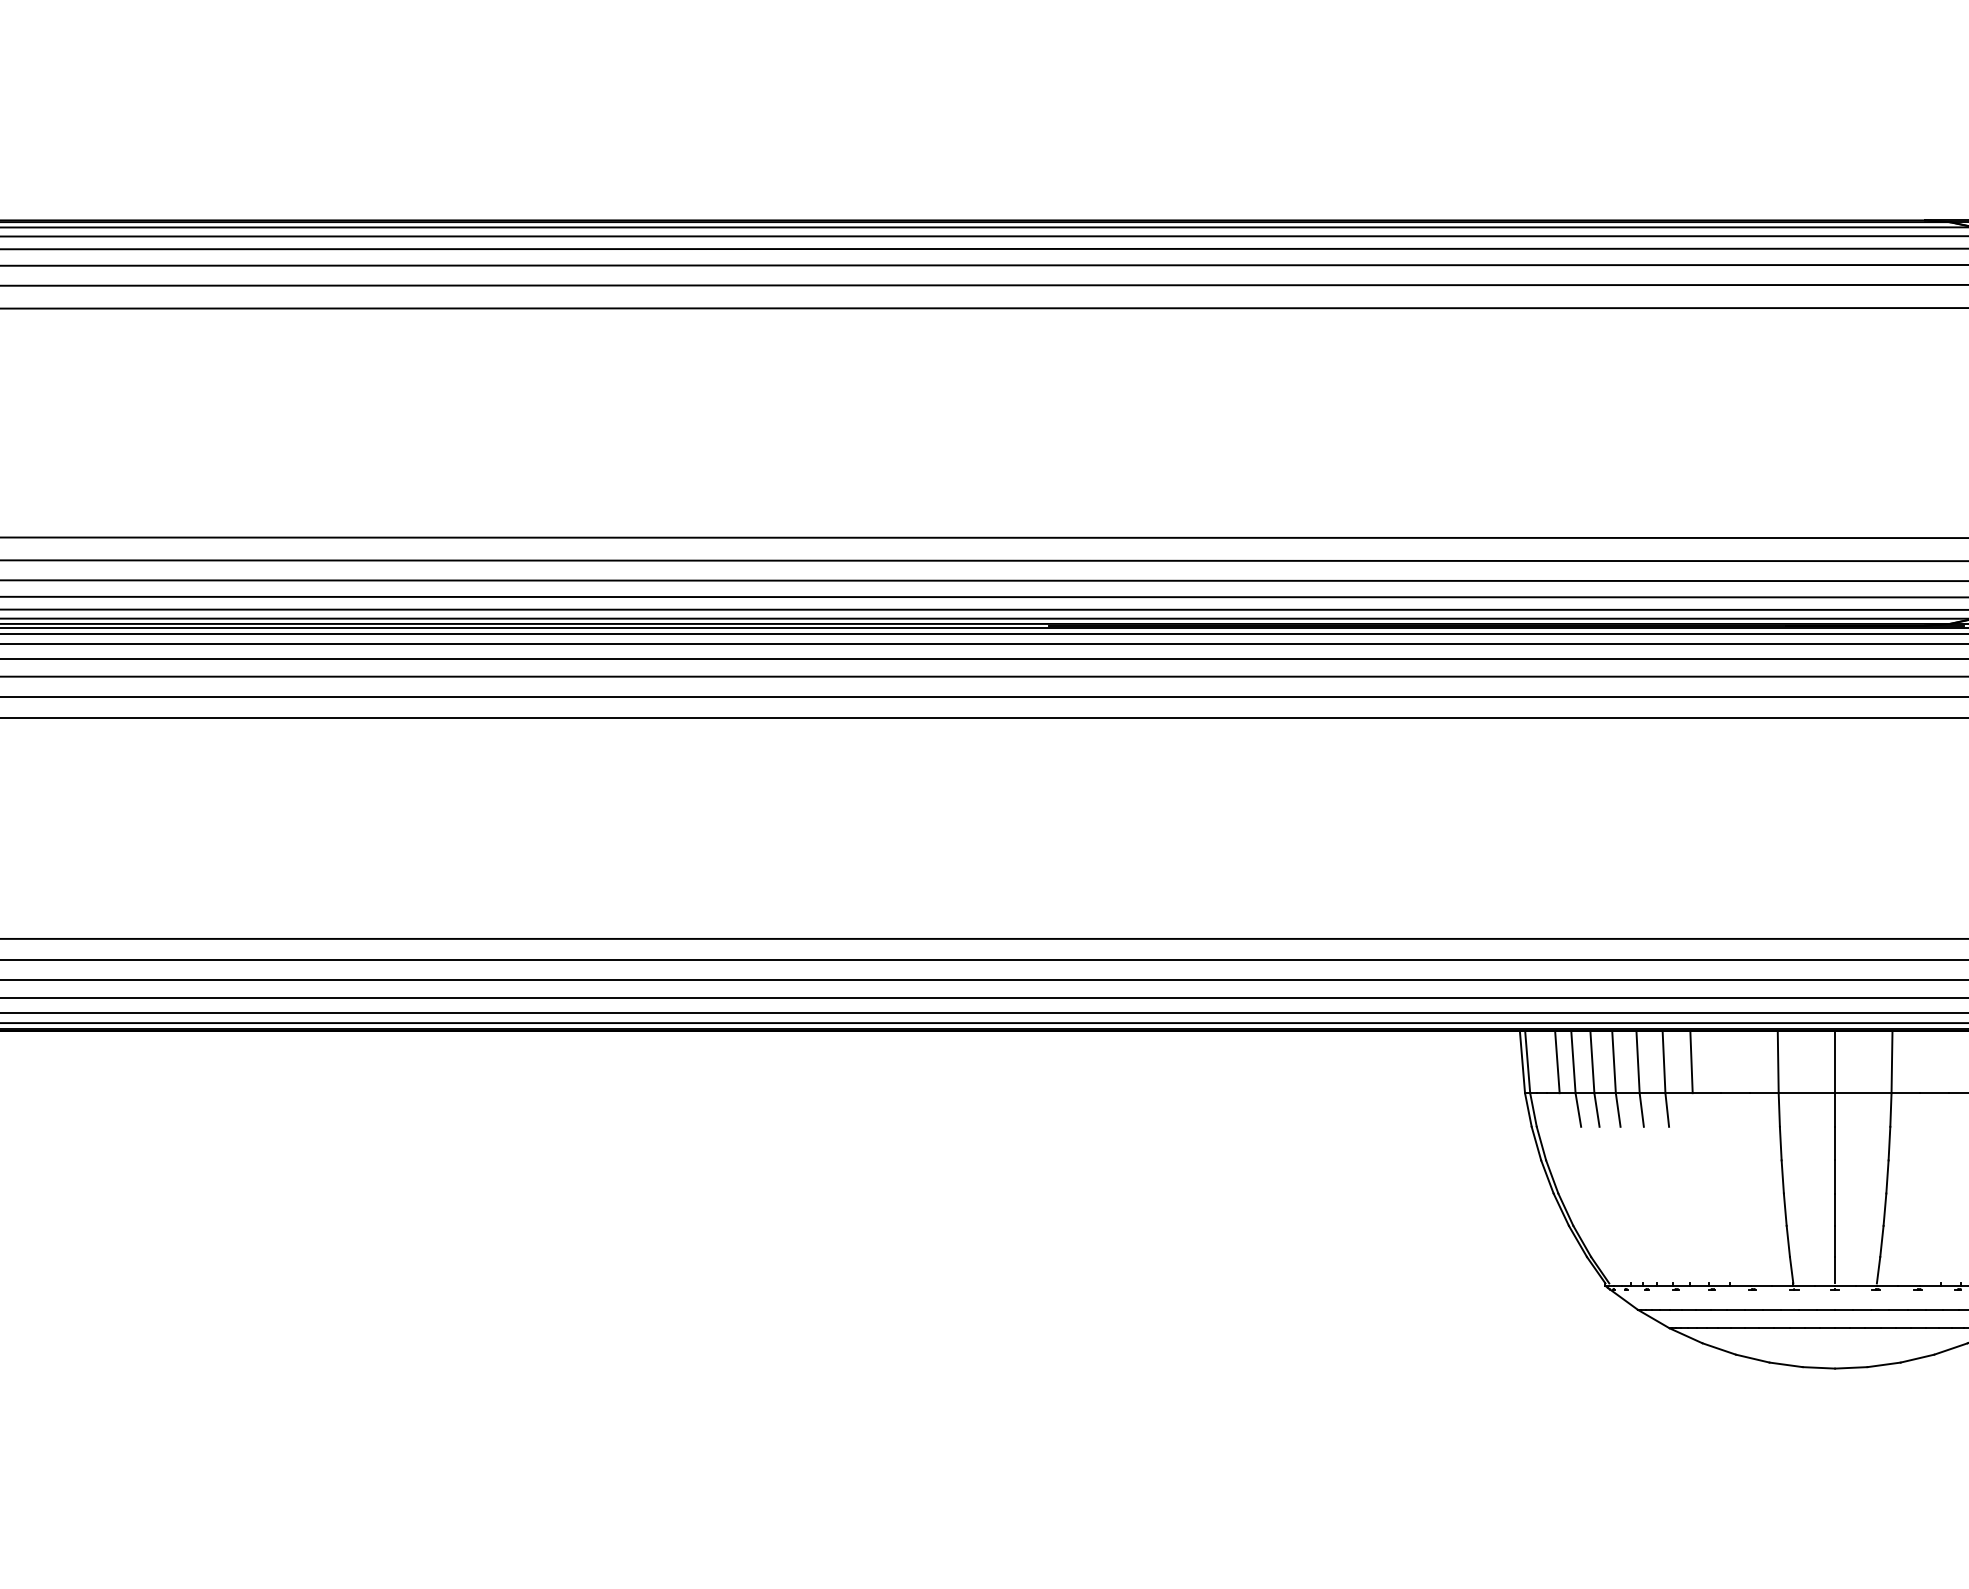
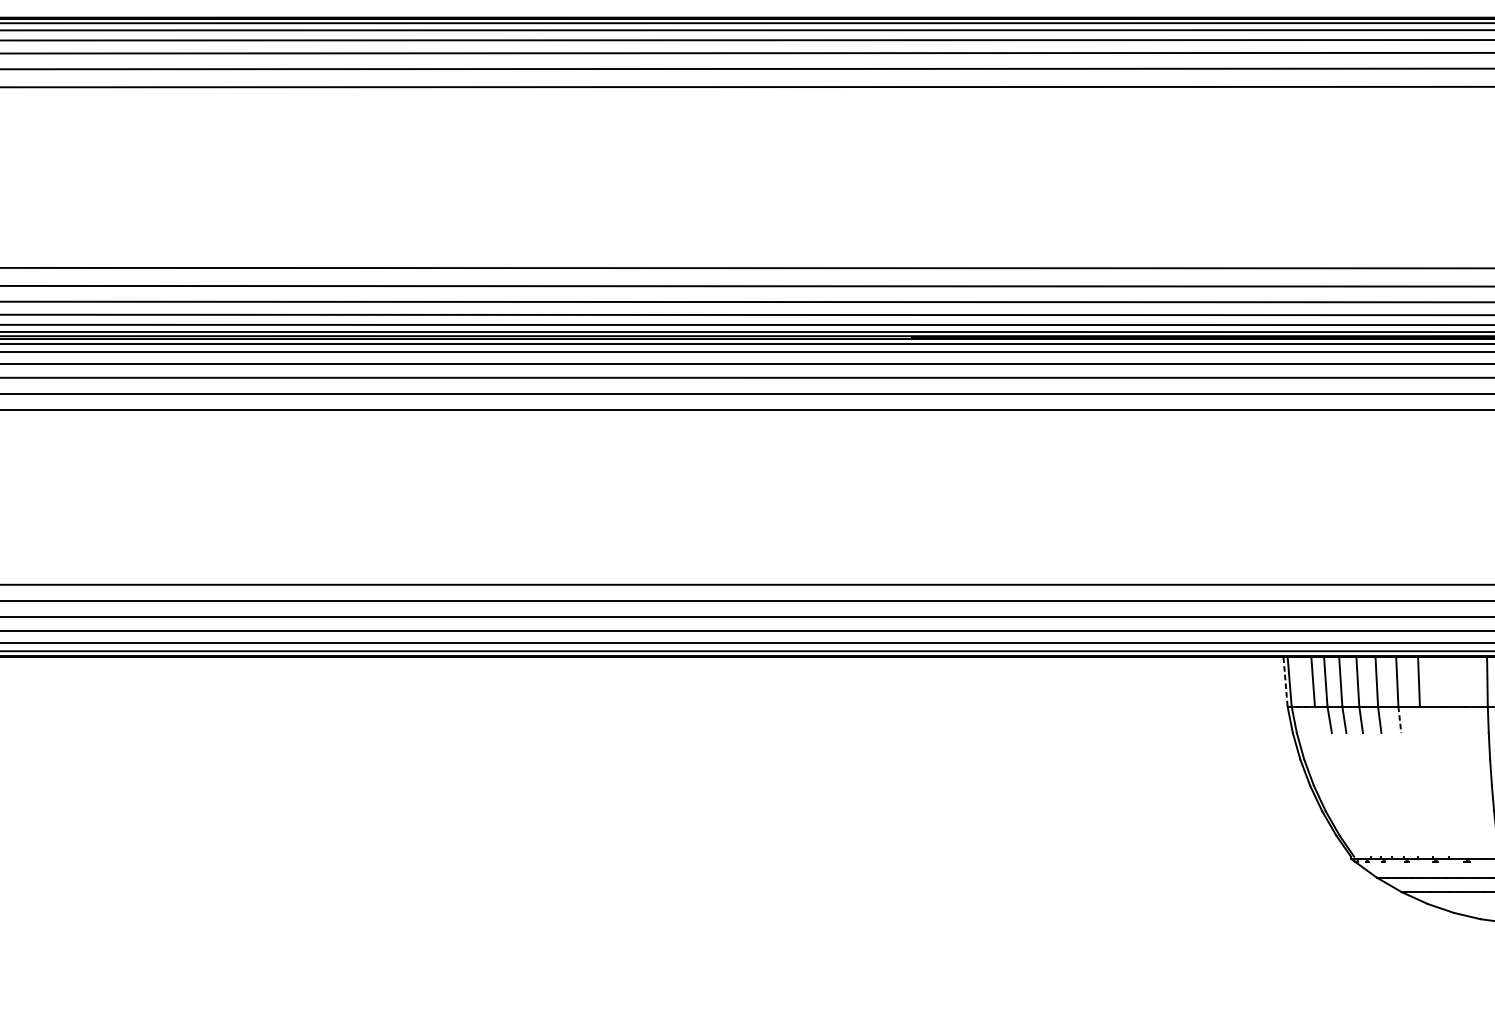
line: (1522, 1062) -> (1285, 682), solid -> dashed
line: (1667, 1110) -> (1400, 720), solid -> dashed

